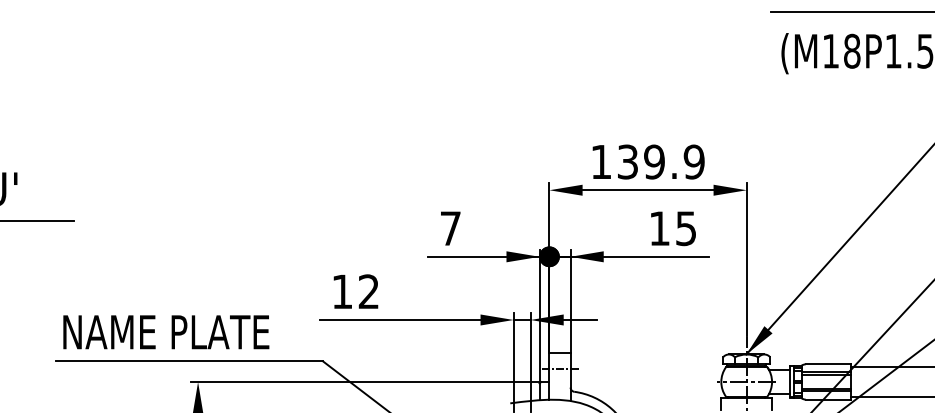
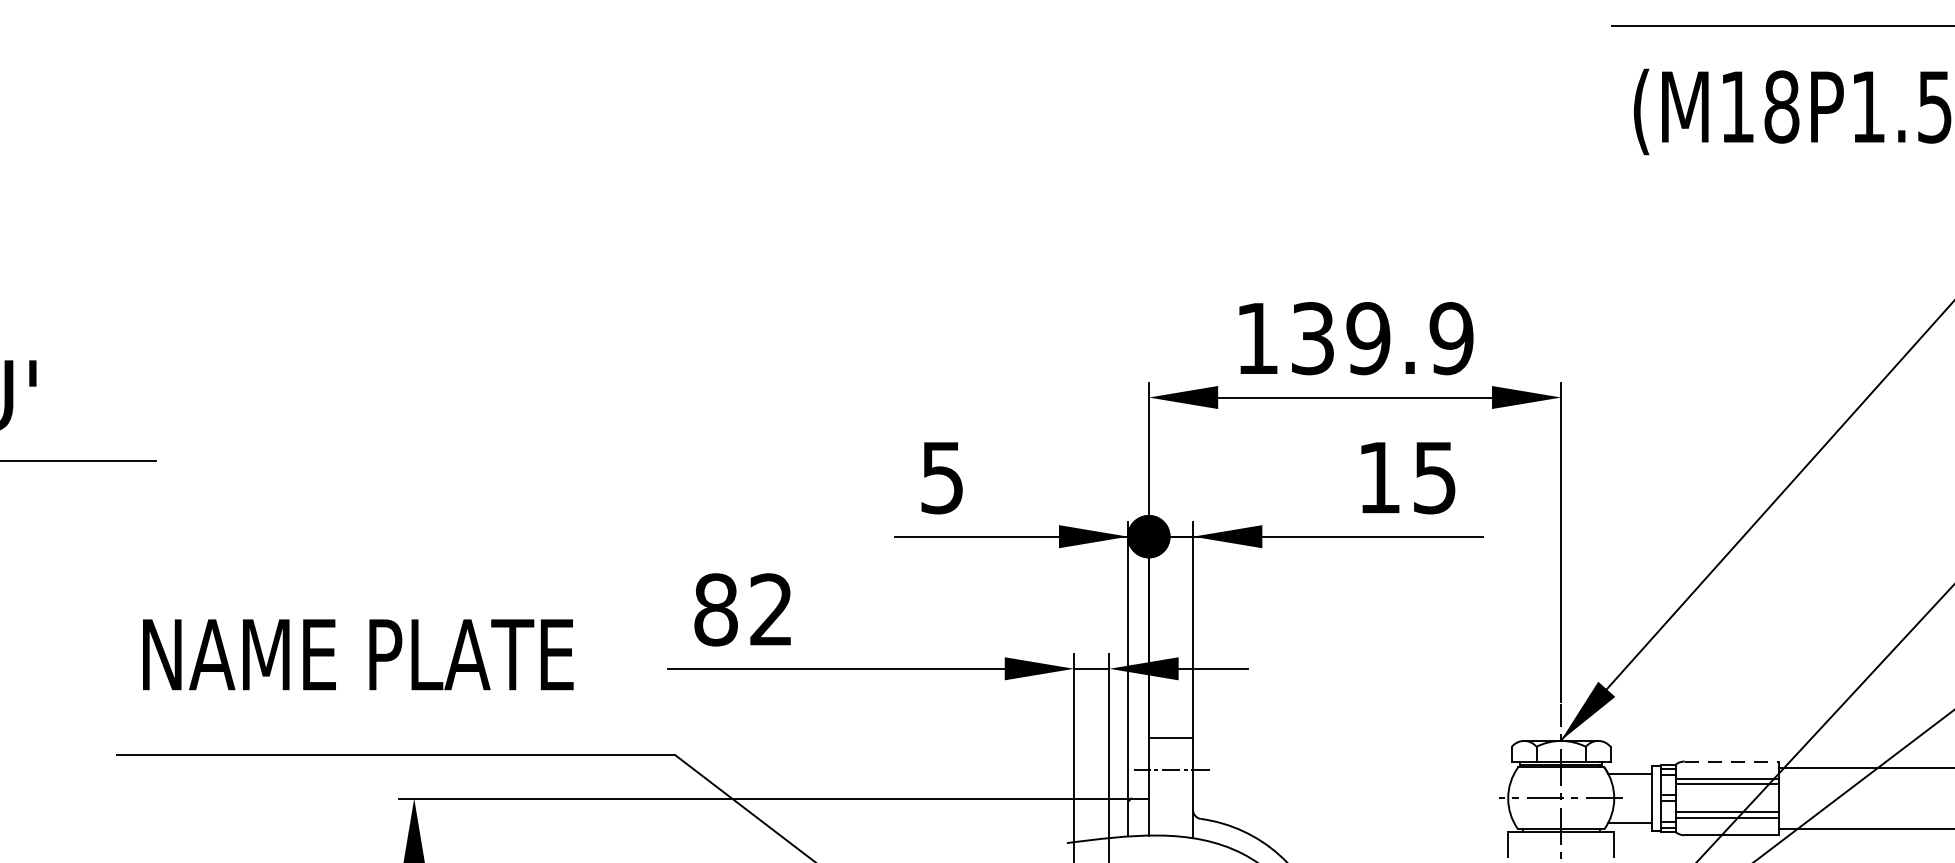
text: (450, 228) -> (941, 477), 7 -> 5
text: (342, 291) -> (716, 609), 12 -> 82
text: (166, 332) -> (358, 655), moved
line: (828, 364) -> (1732, 761), solid -> dashed

